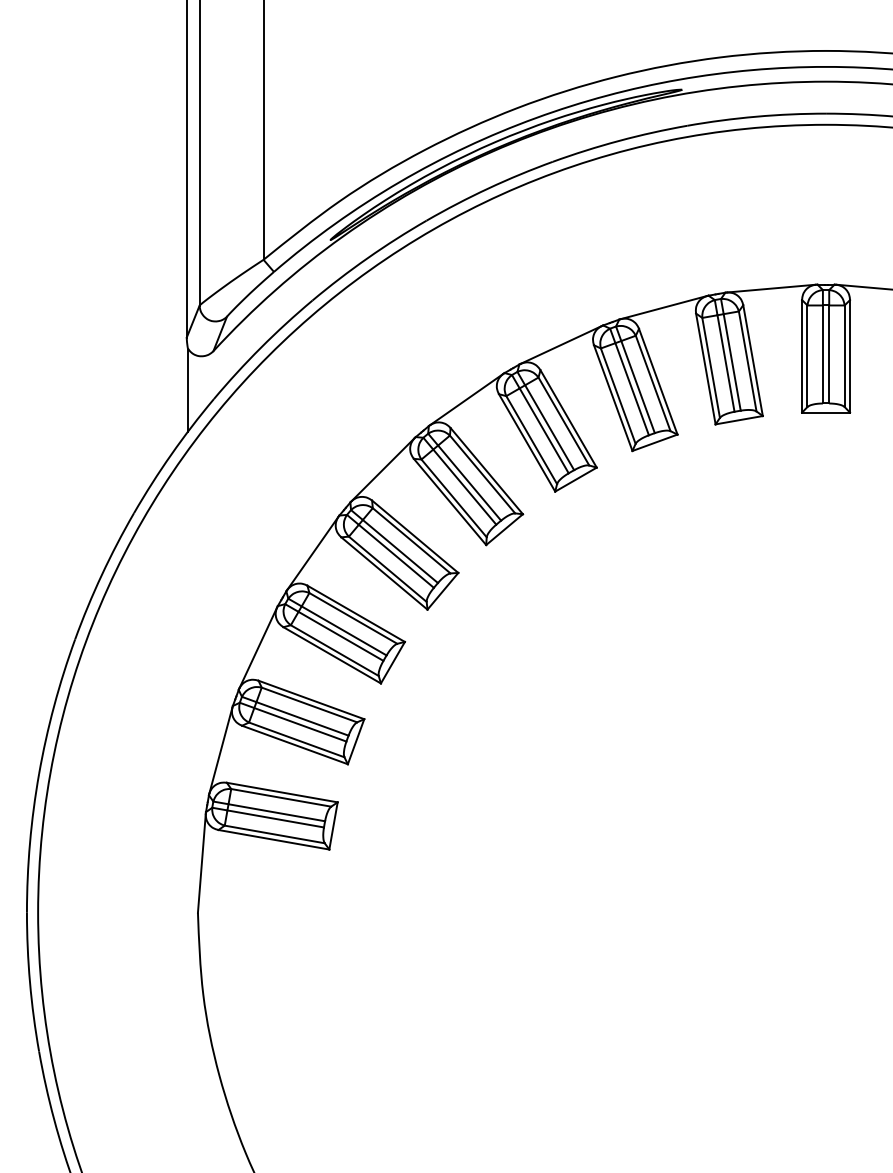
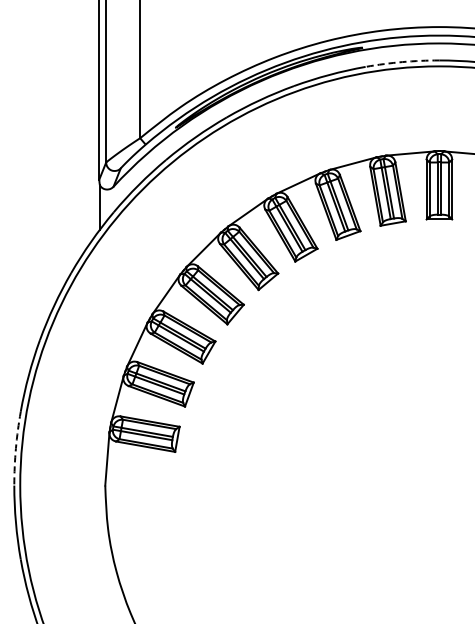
arc: (756, 117) -> (402, 62), solid -> dashed
arc: (29, 843) -> (15, 448), solid -> dashed

